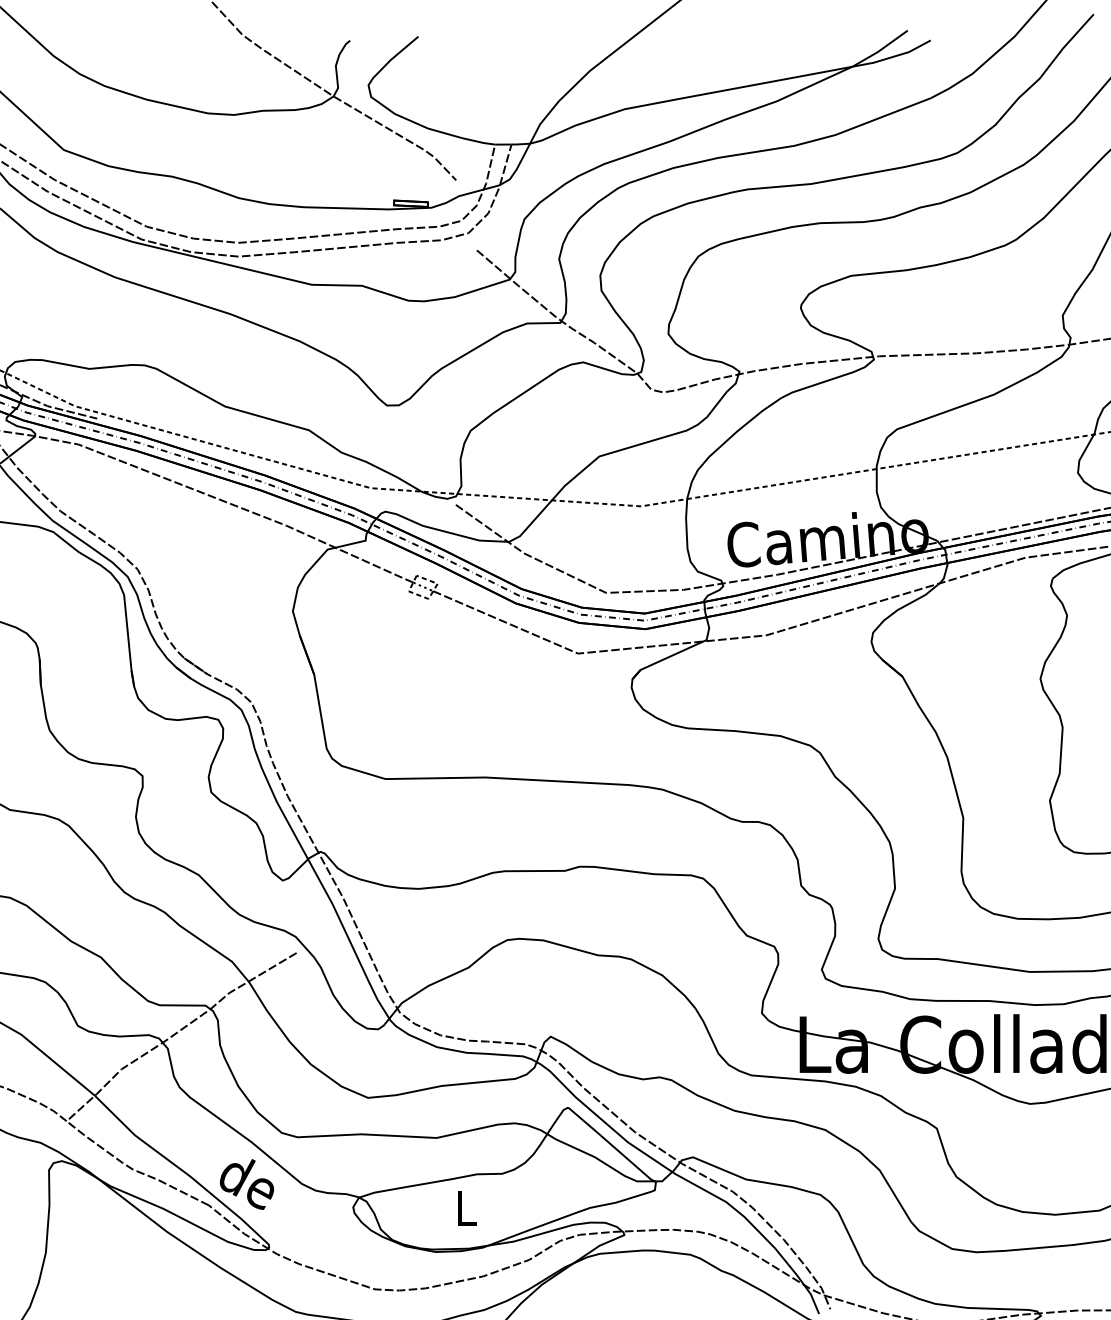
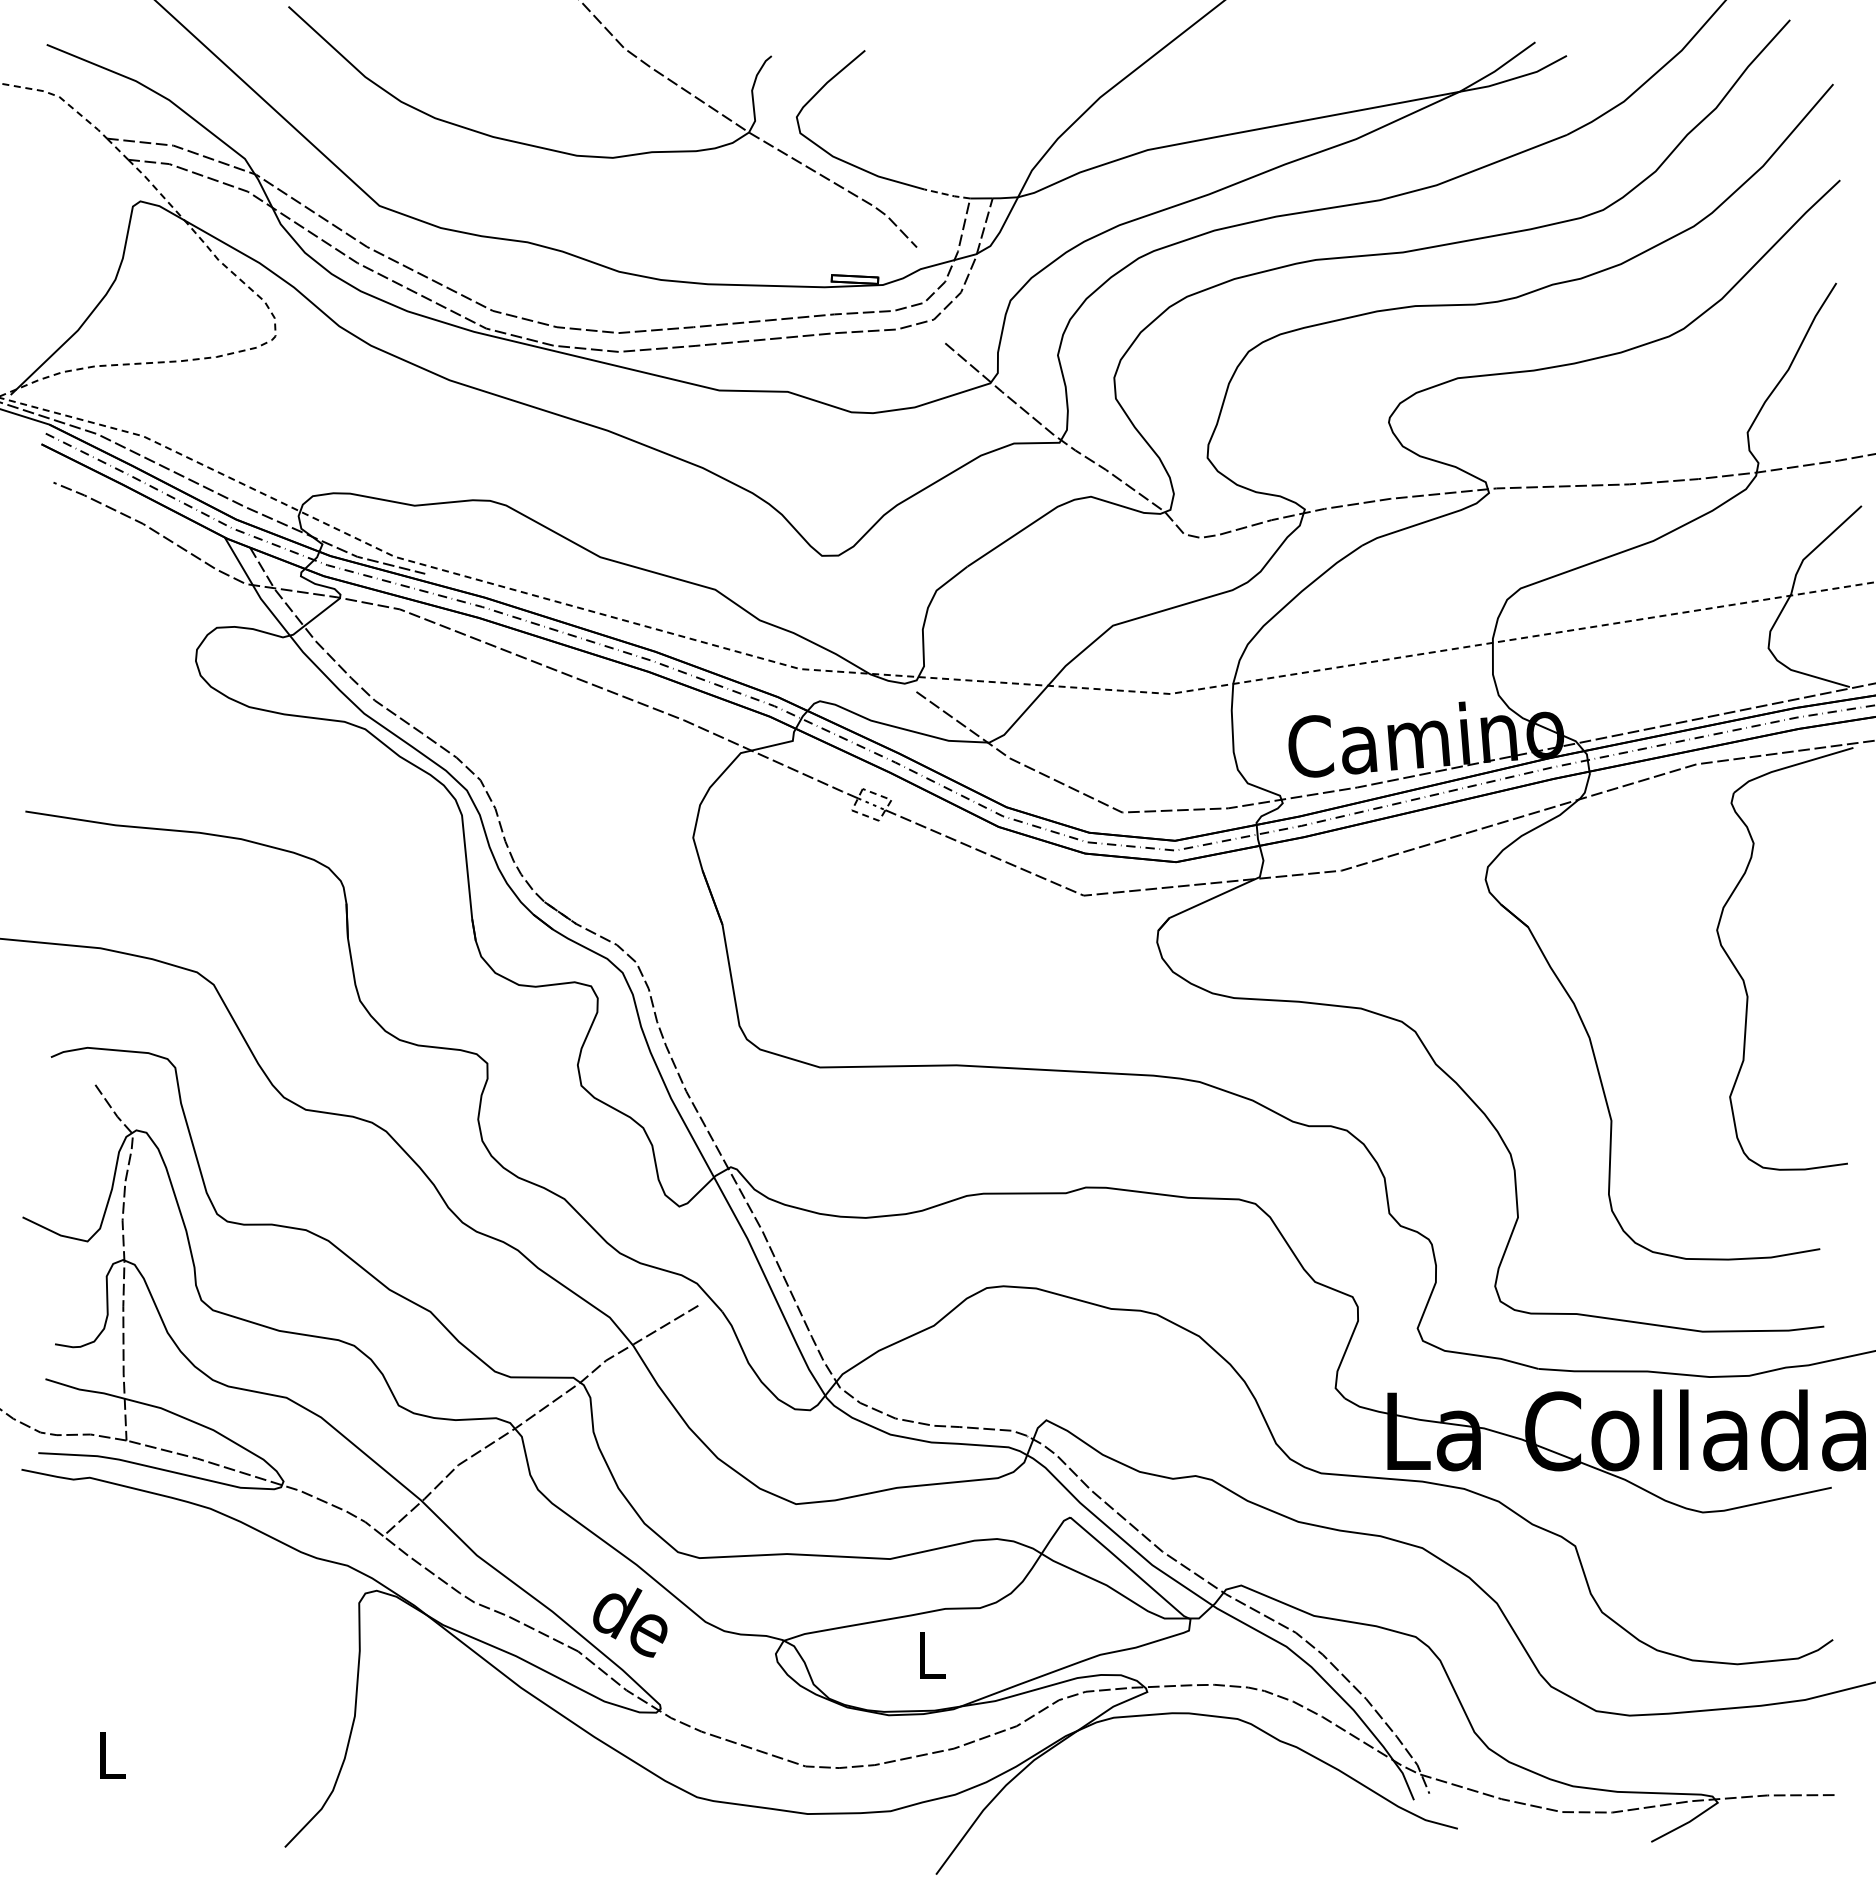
line: (478, 141) -> (947, 194), solid -> dashed

